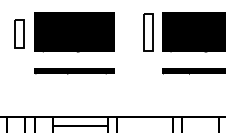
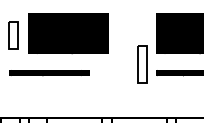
part: (148, 32) -> (142, 63), moved
text: (74, 71) -> (49, 72), moved

